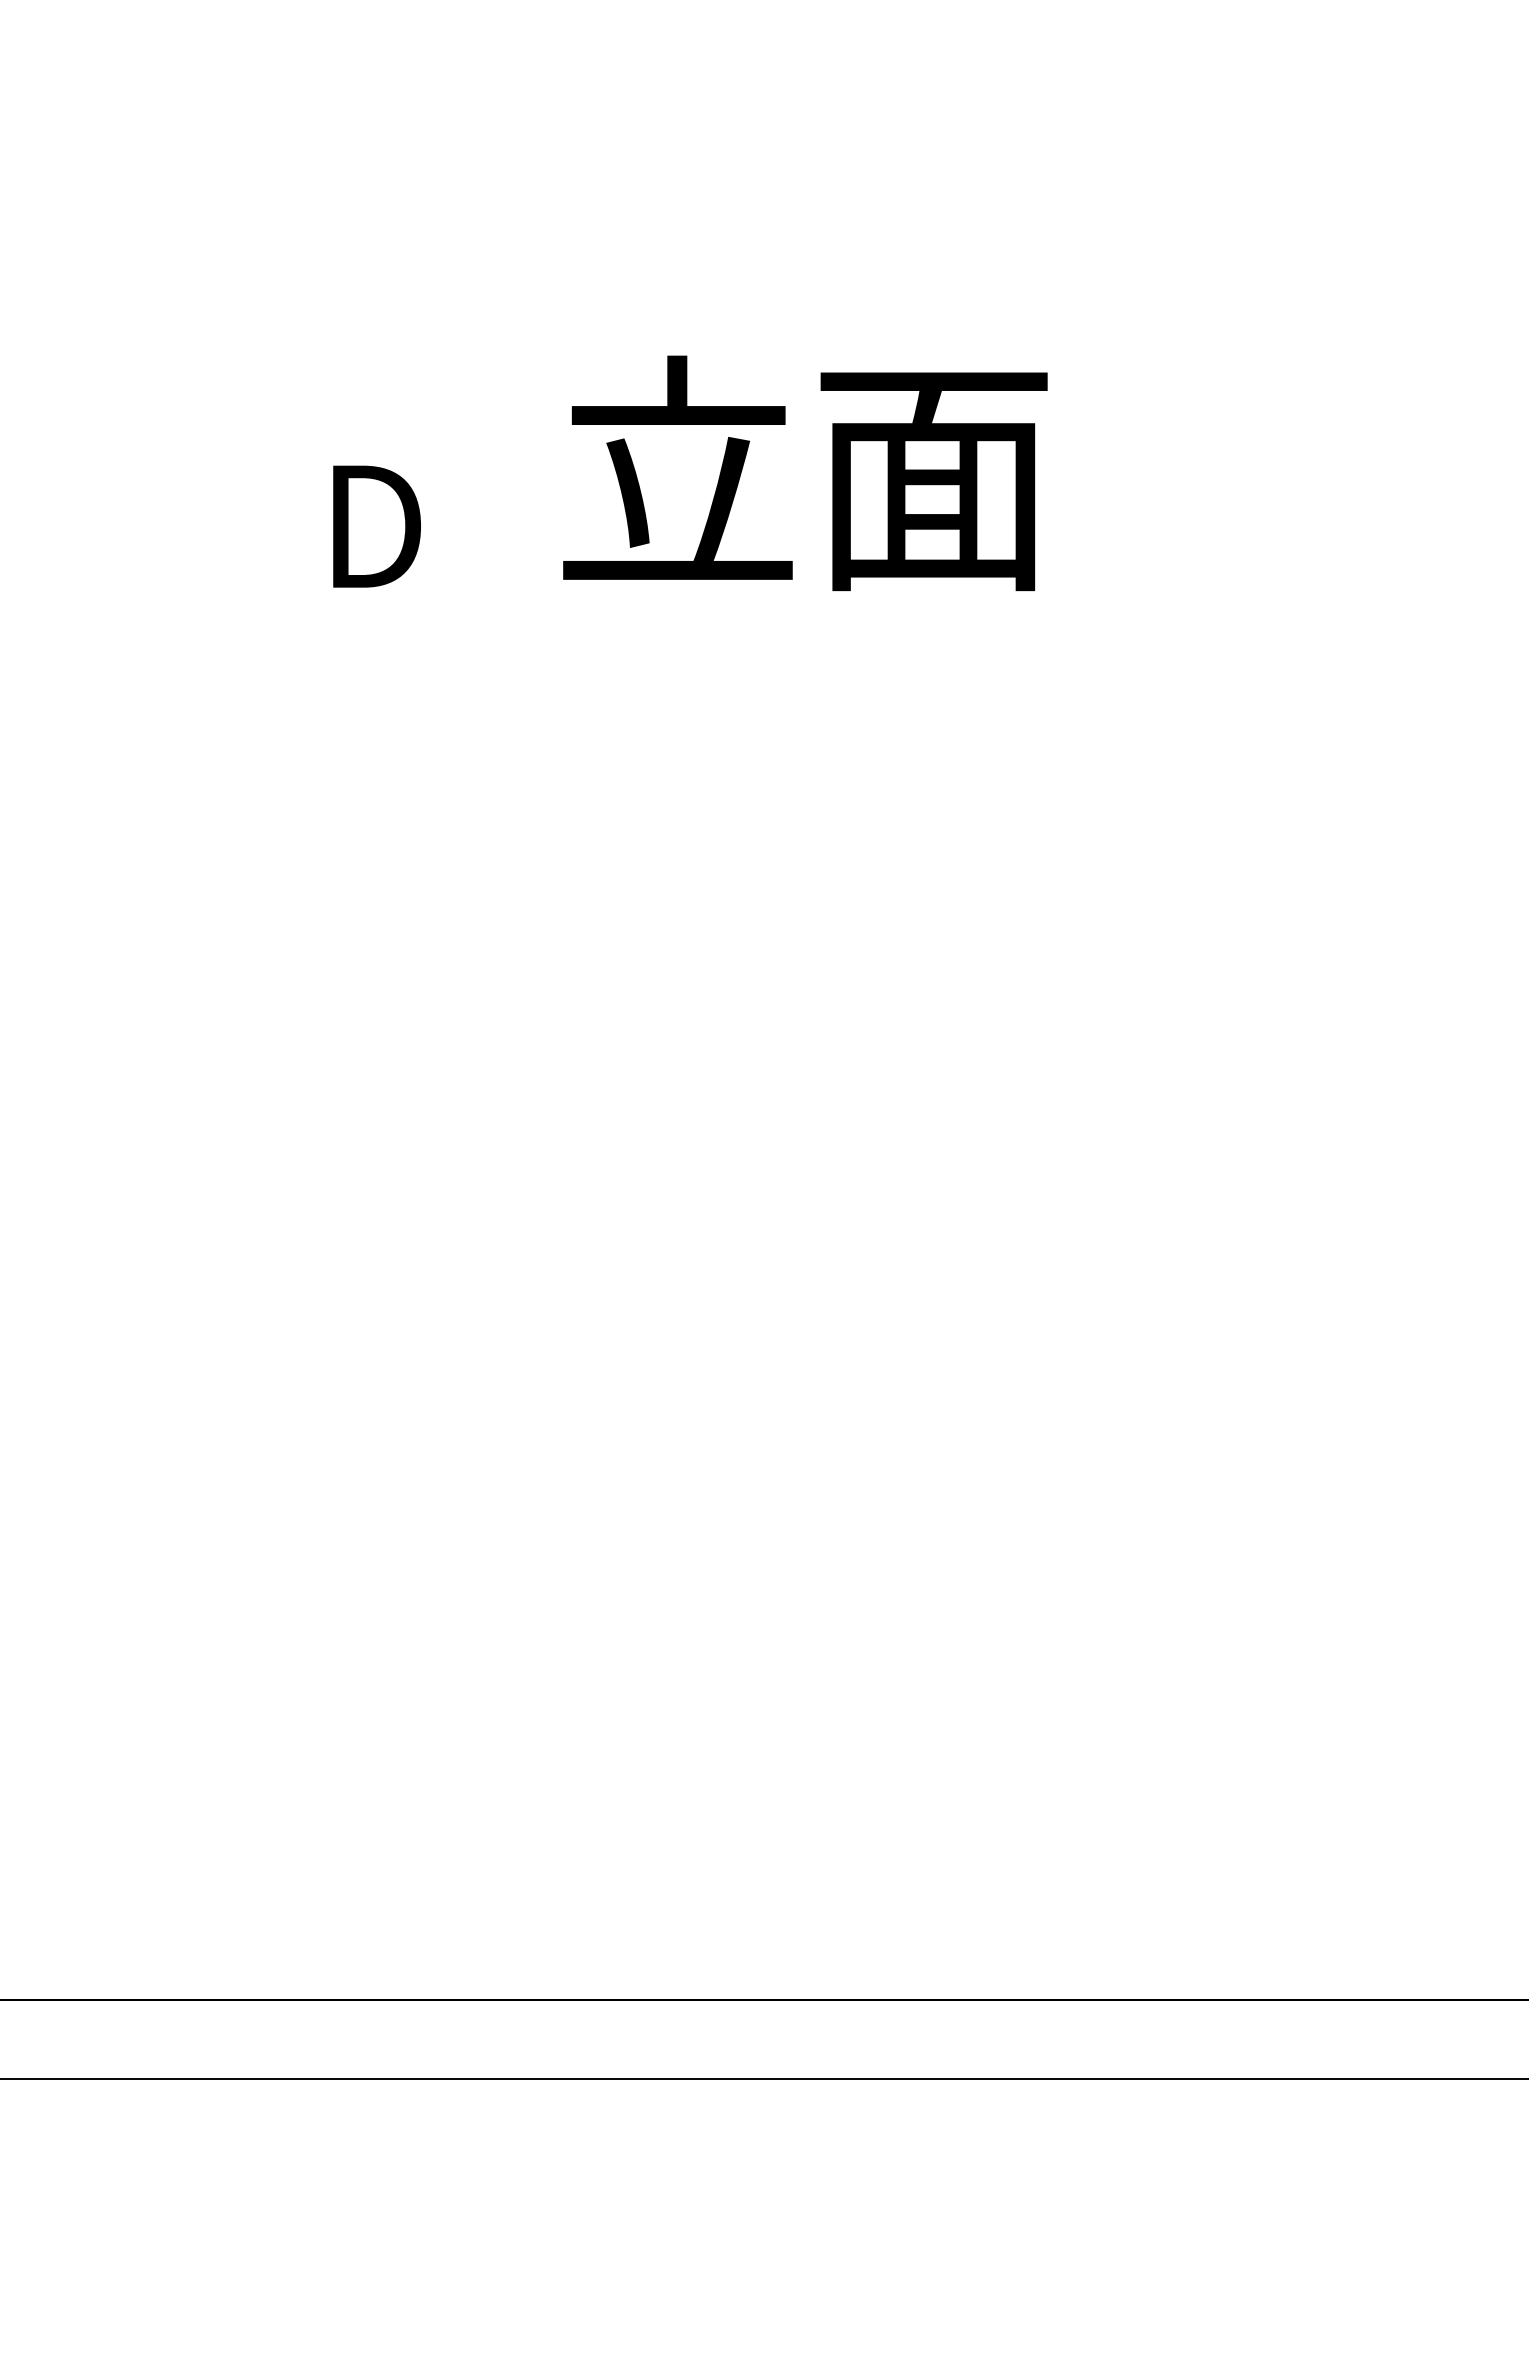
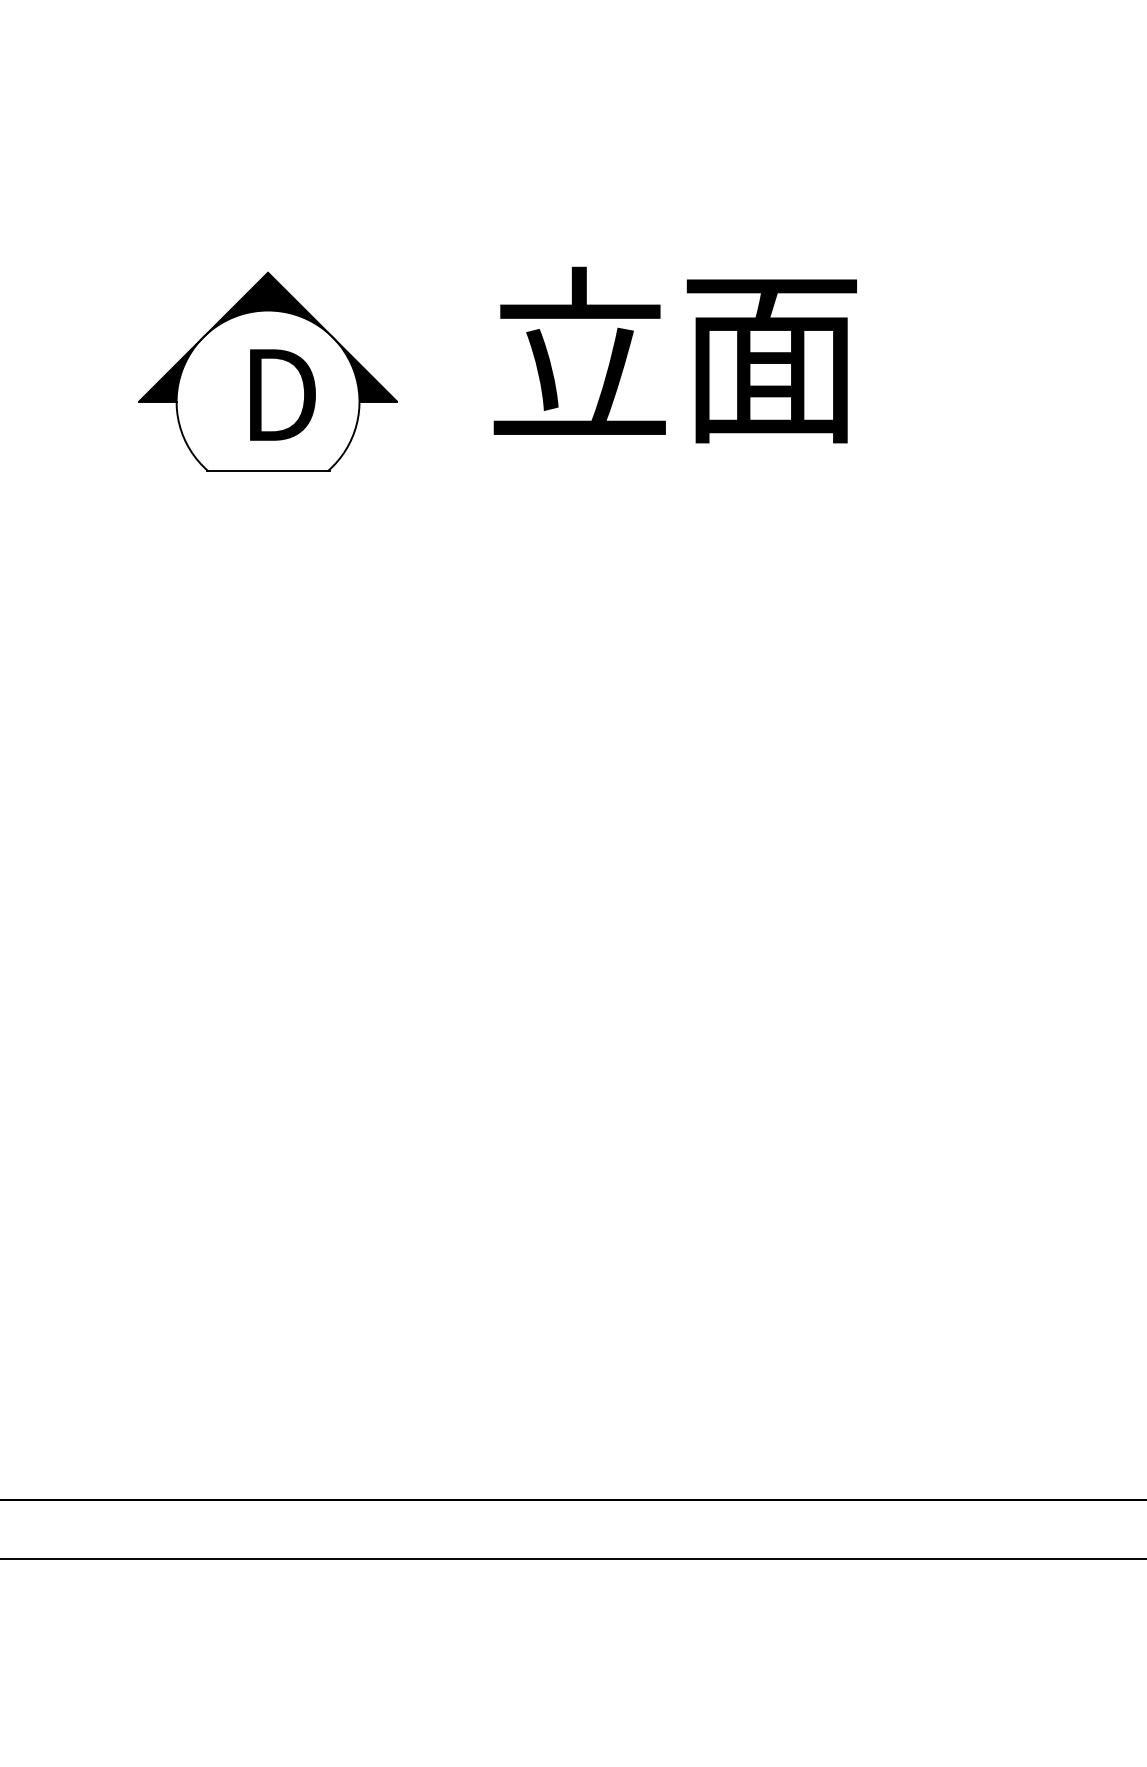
text: (805, 473) -> (675, 355), moved
part: (357, 495) -> (268, 371), added

